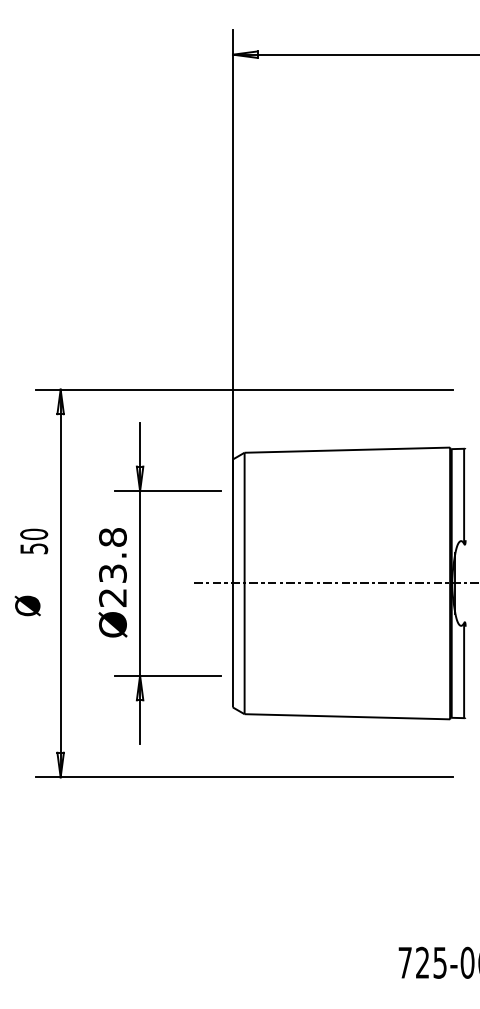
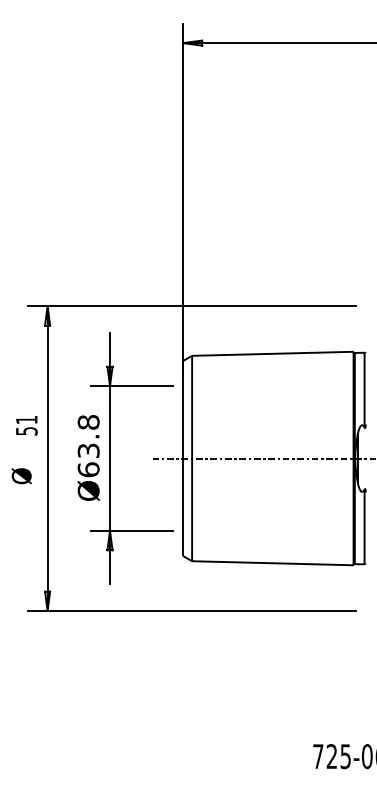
text: (33, 533) -> (26, 419), 50 -> 51
text: (112, 597) -> (88, 469), Ø23.8 -> Ø63.8

